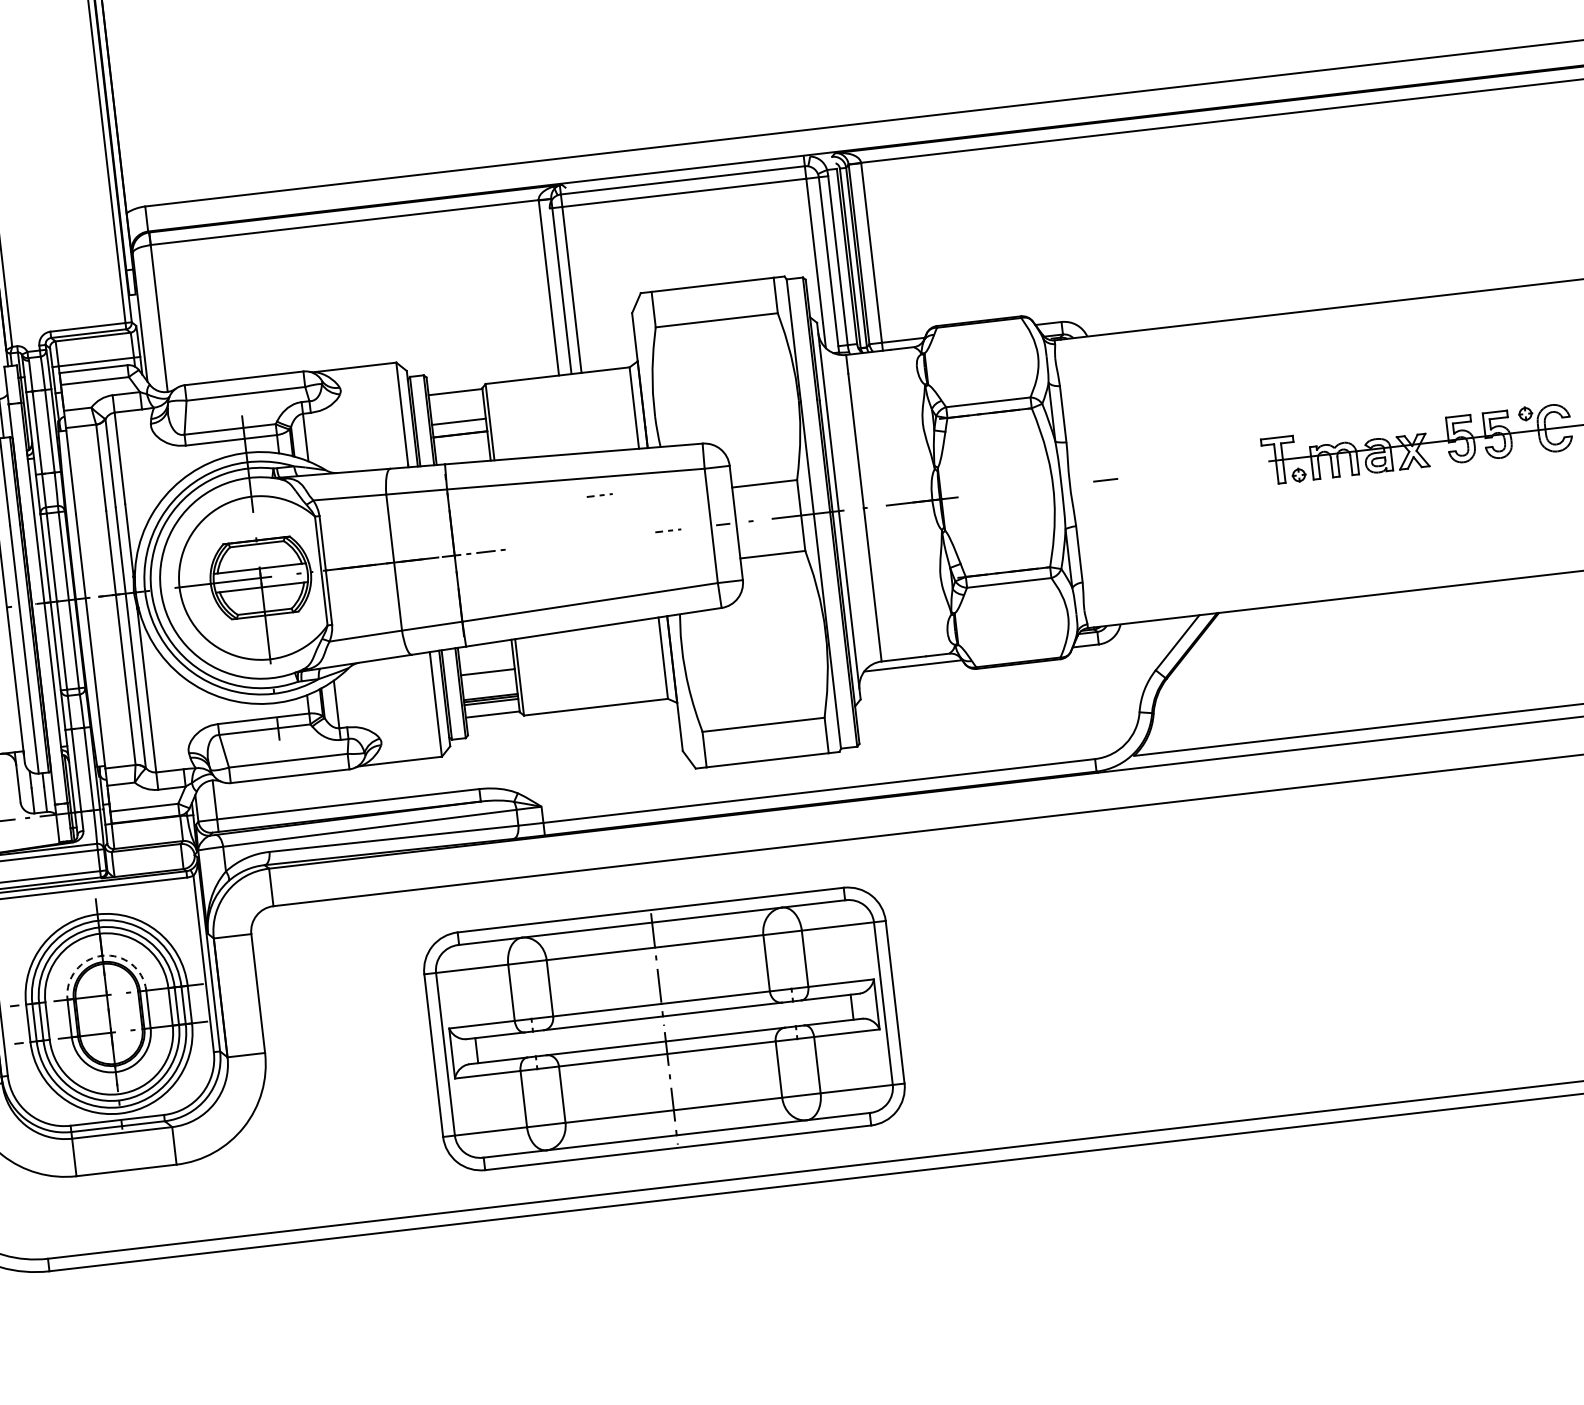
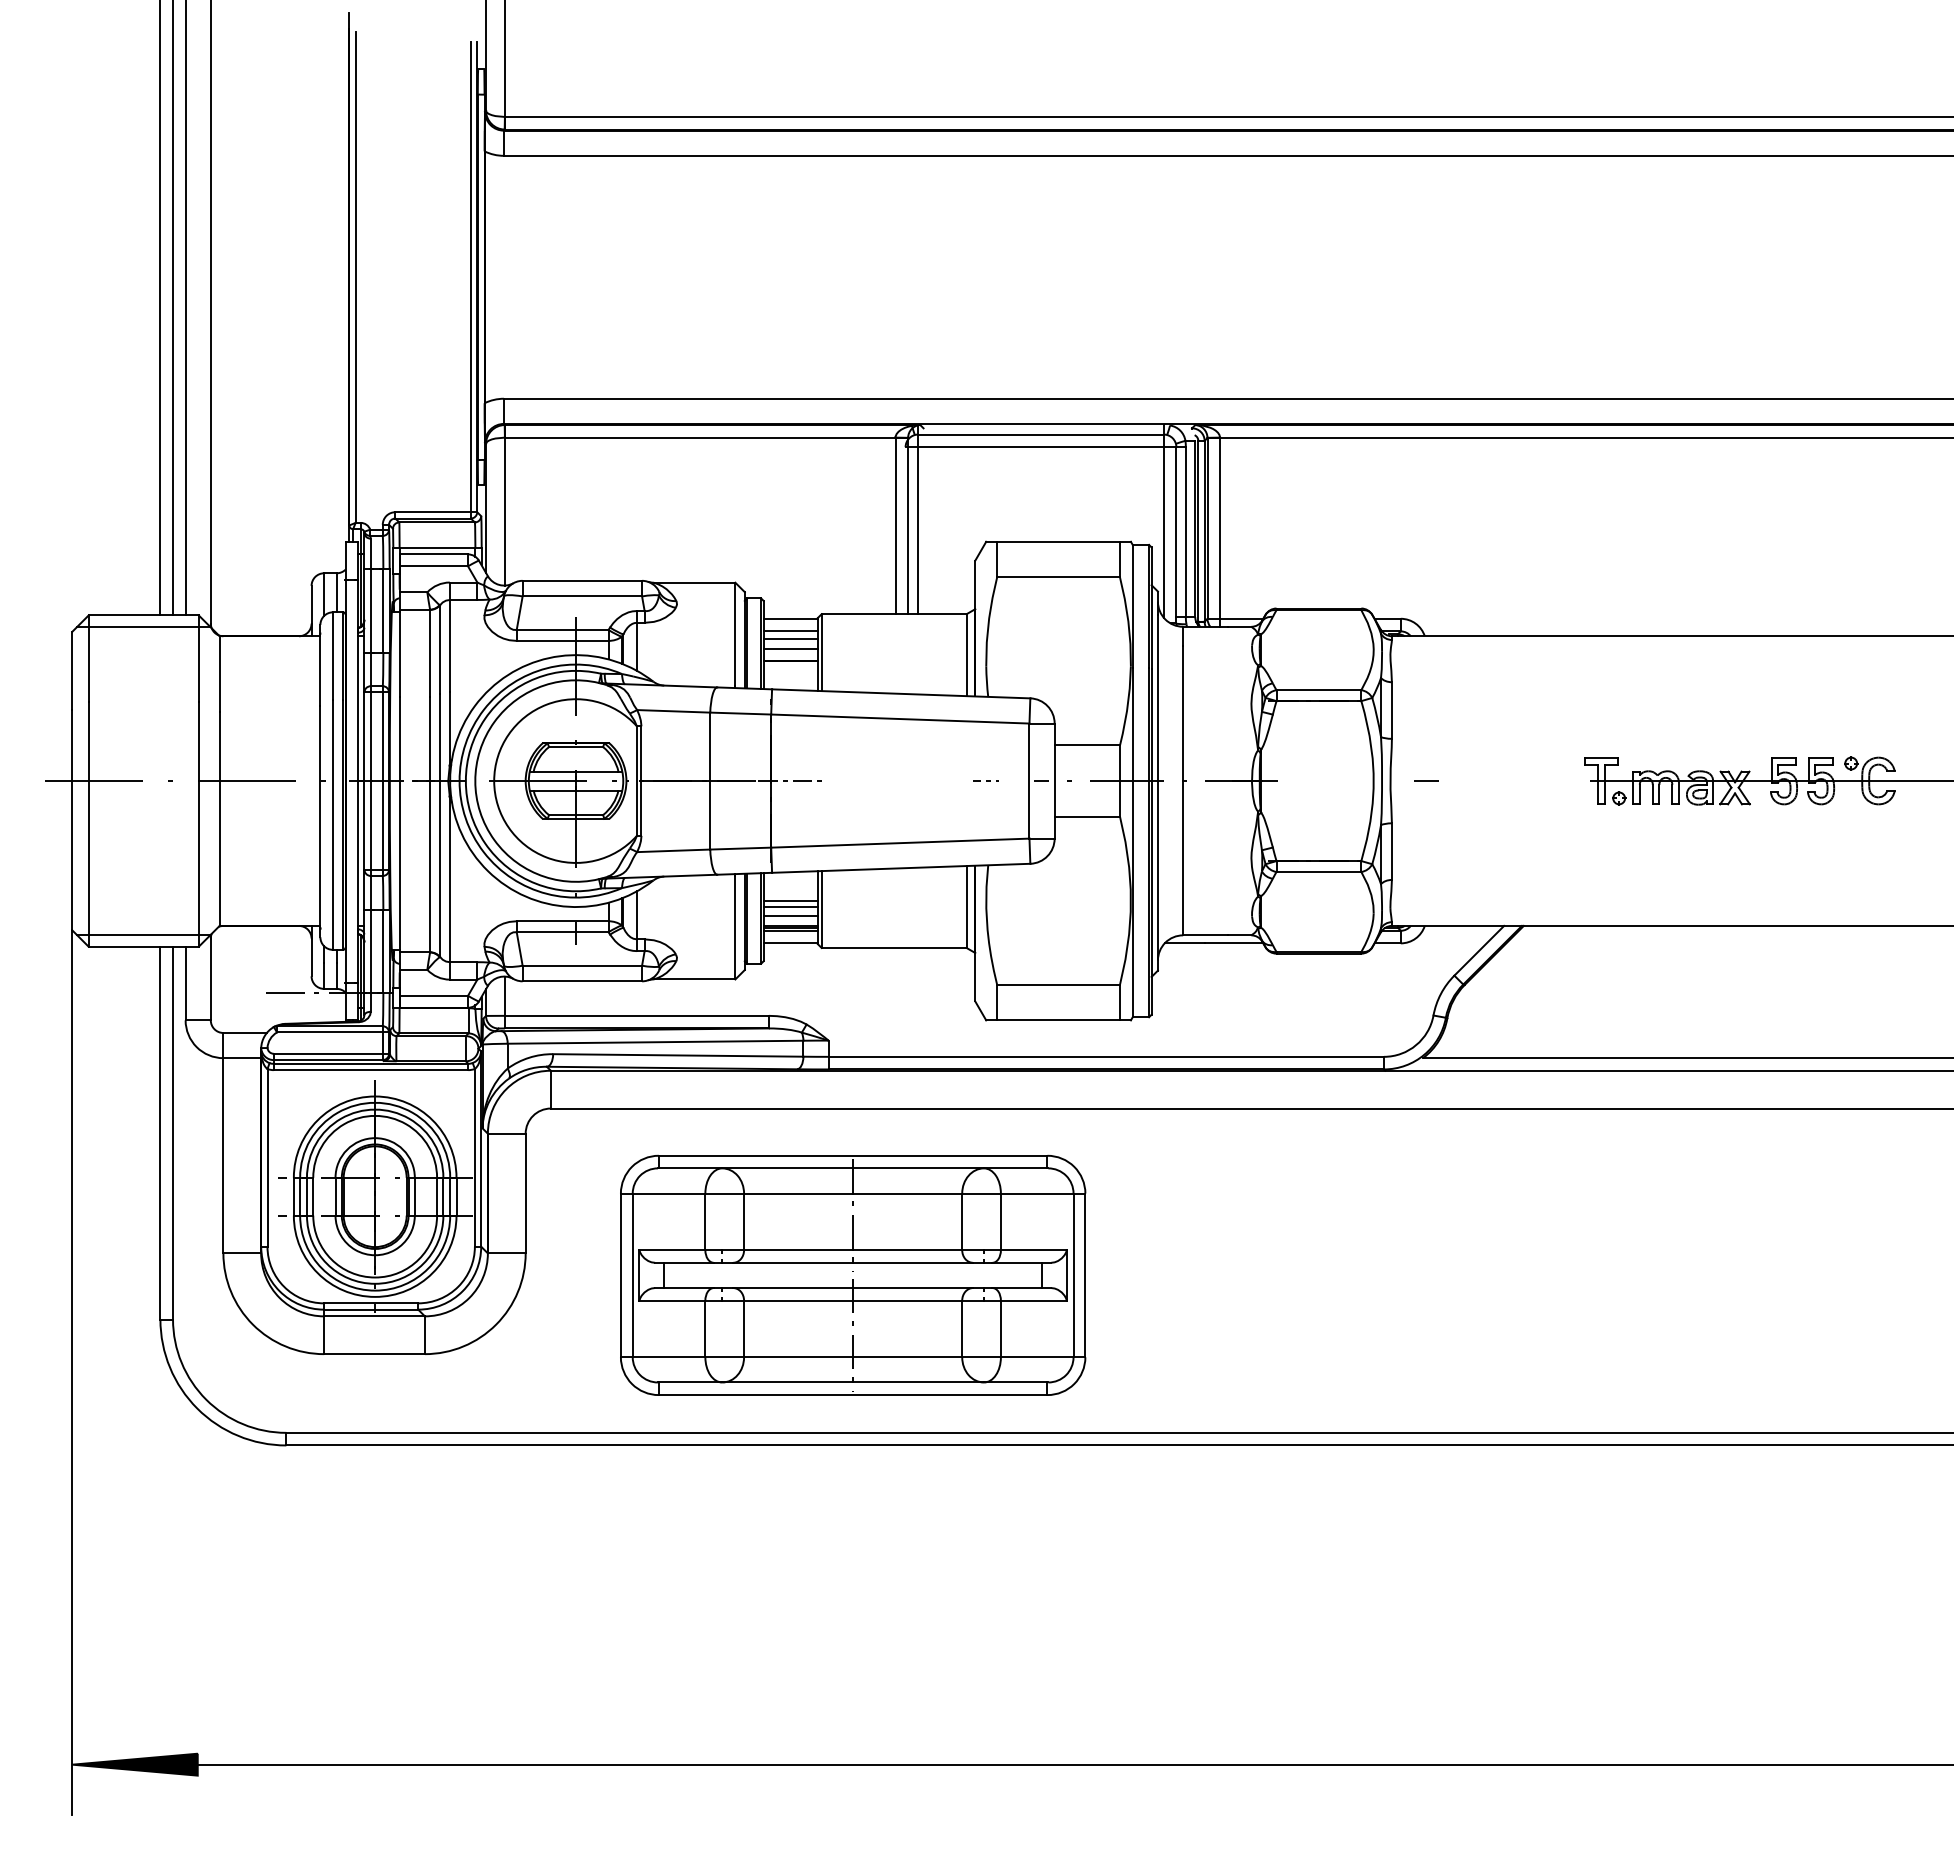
line: (456, 404) -> (790, 631), added
line: (457, 412) -> (790, 639), added
line: (599, 494) -> (922, 737), removed
line: (488, 677) -> (790, 906), added
line: (489, 687) -> (790, 916), added
arc: (102, 956) -> (375, 1138), dashed -> solid
part: (664, 1027) -> (853, 1274), moved

